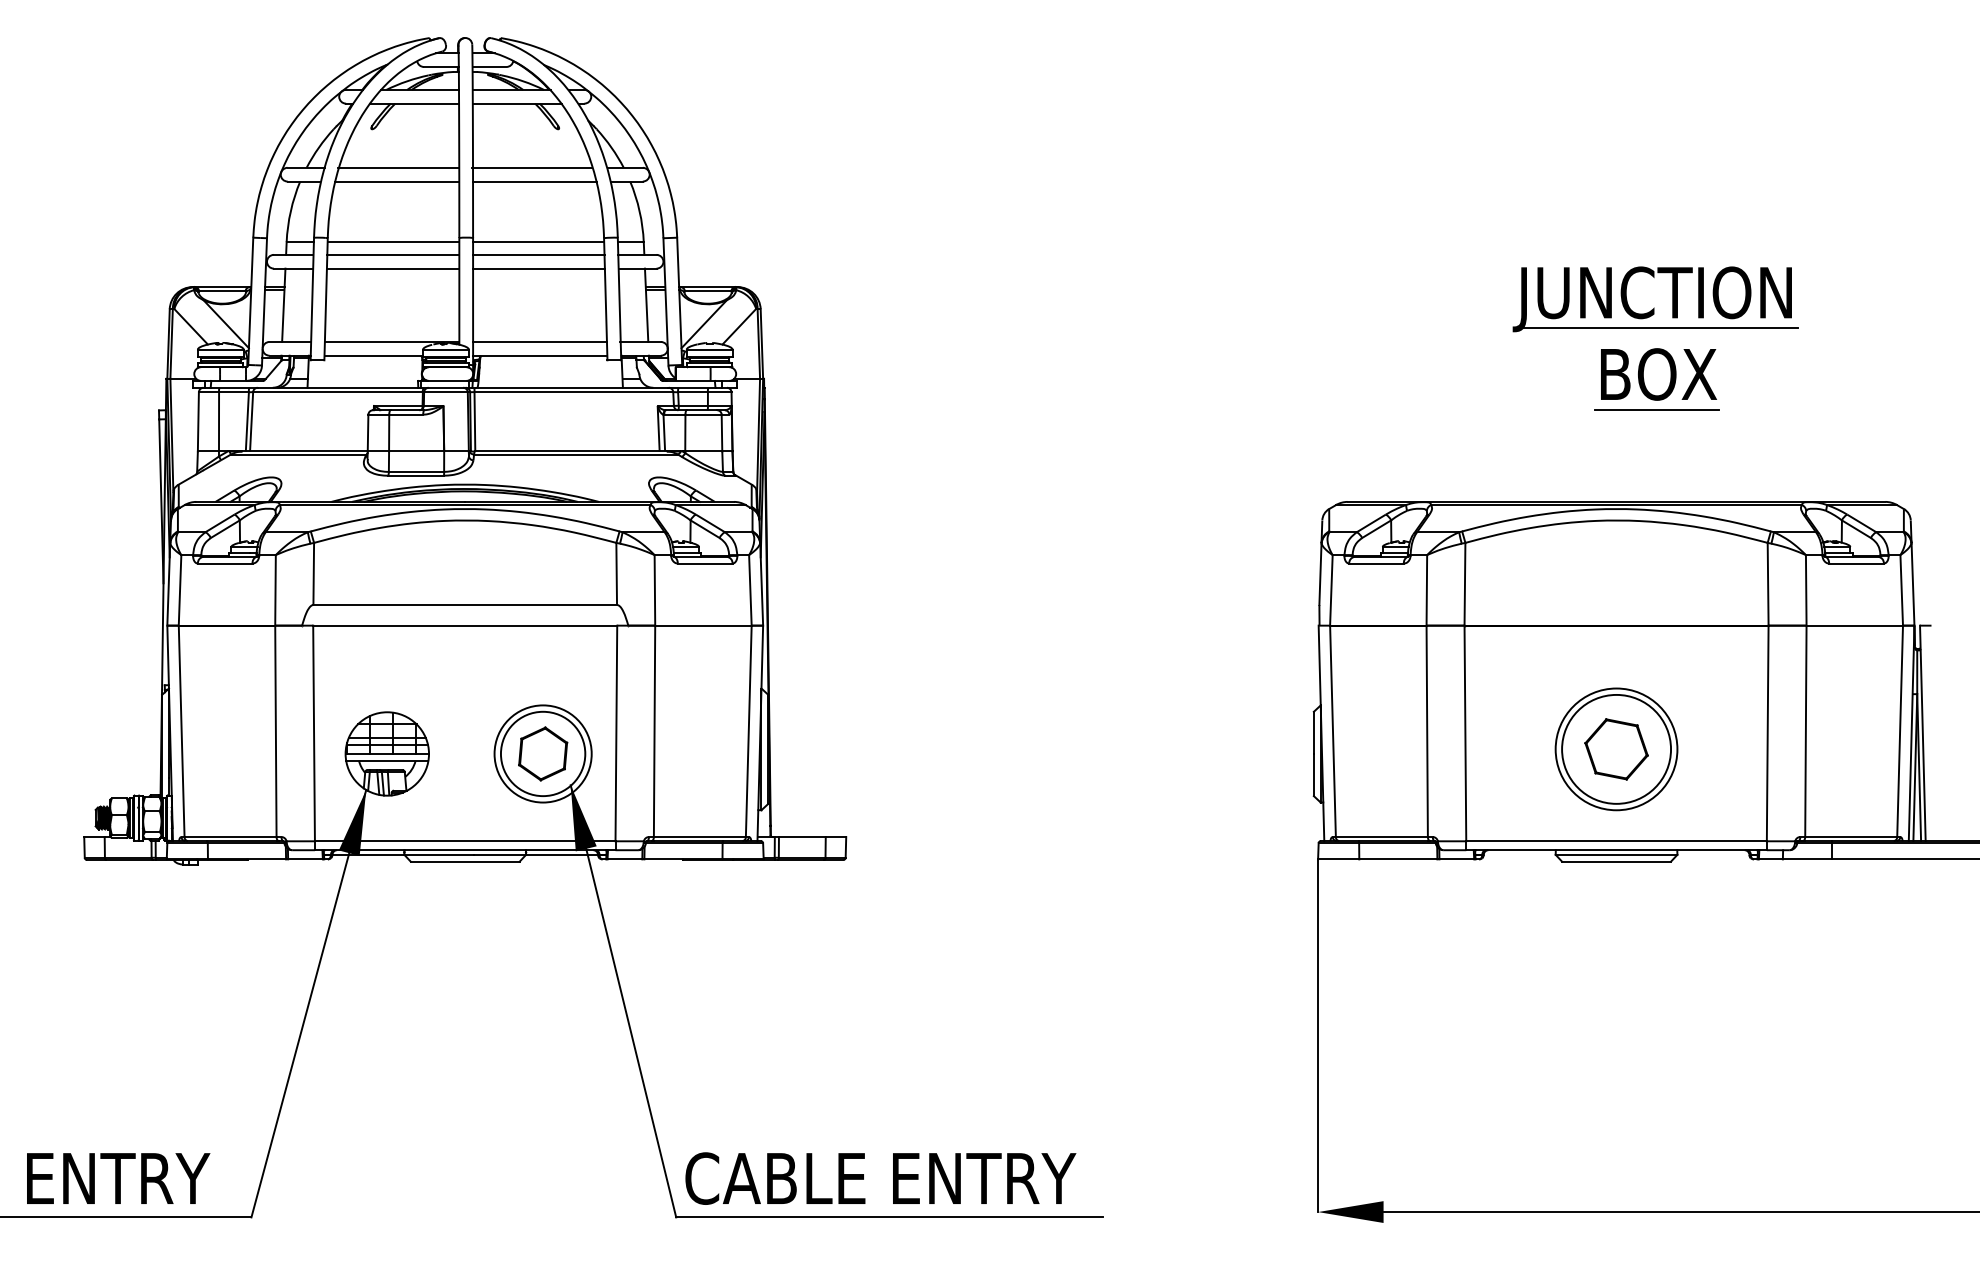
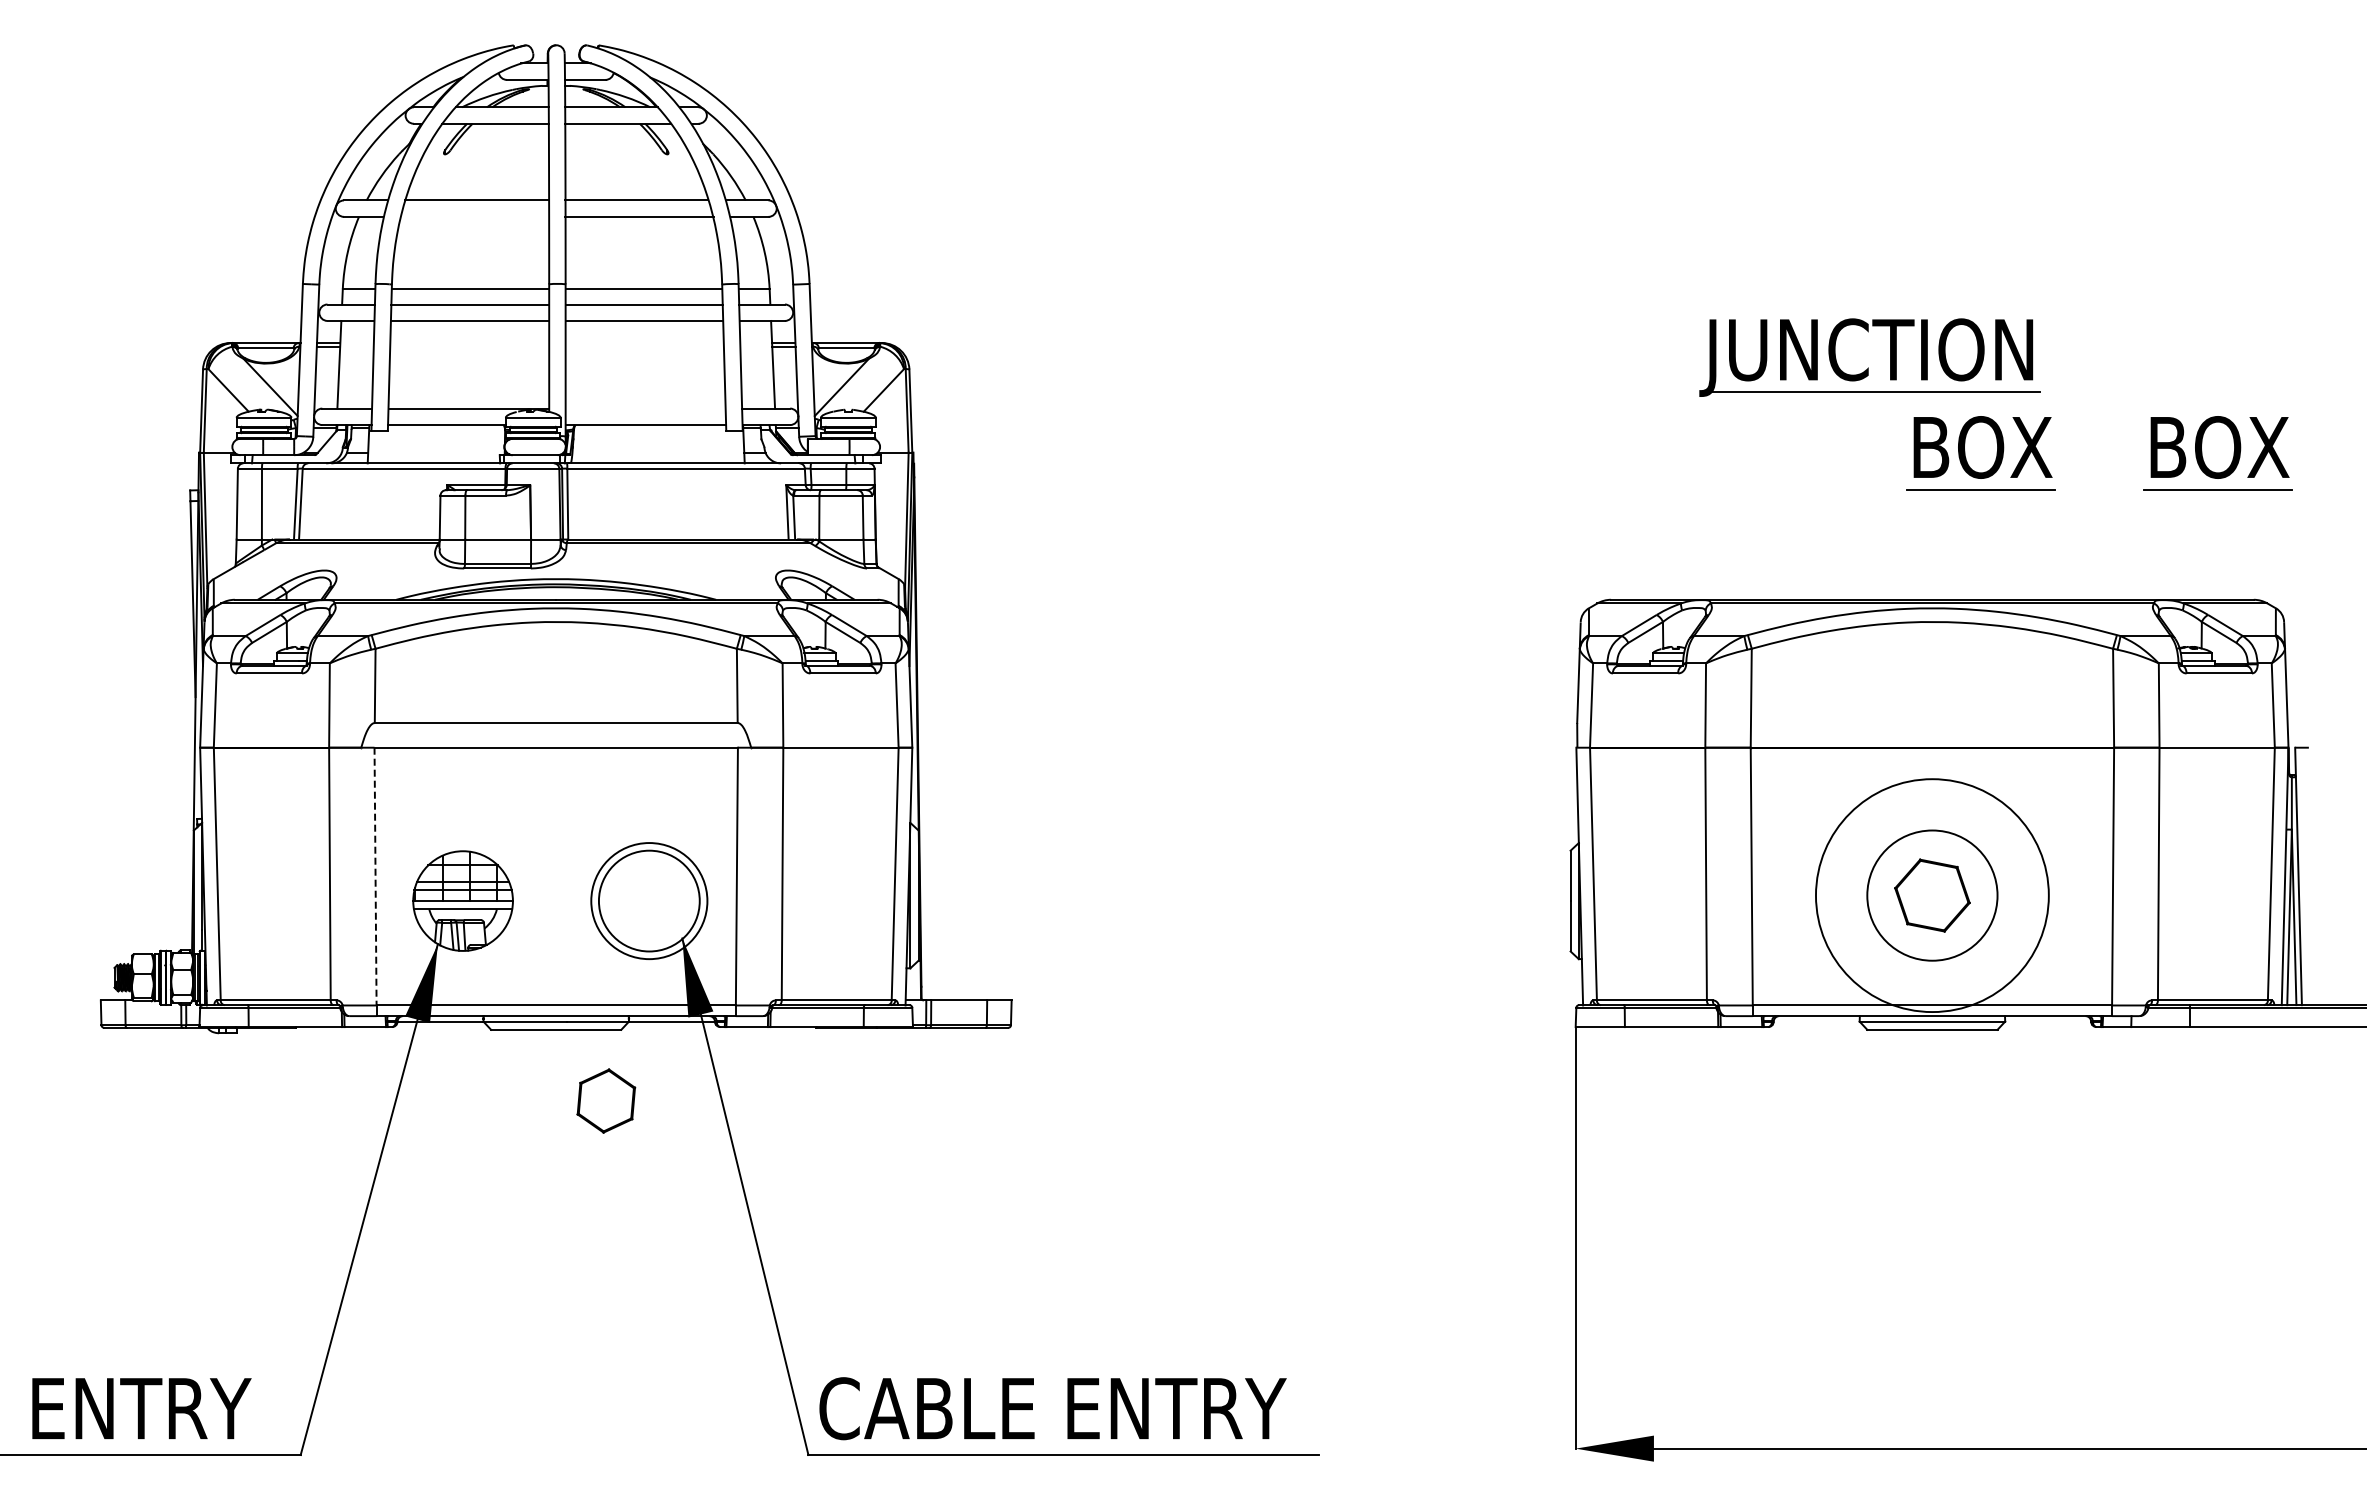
line: (396, 181) -> (474, 216), removed
part: (1654, 307) -> (1868, 367), moved
line: (539, 341) -> (645, 408), removed
part: (1855, 379) -> (2217, 453), added
line: (314, 733) -> (375, 876), solid -> dashed
circle: (1616, 749) -> (1932, 895), size x1.6
part: (543, 753) -> (606, 1100), moved

